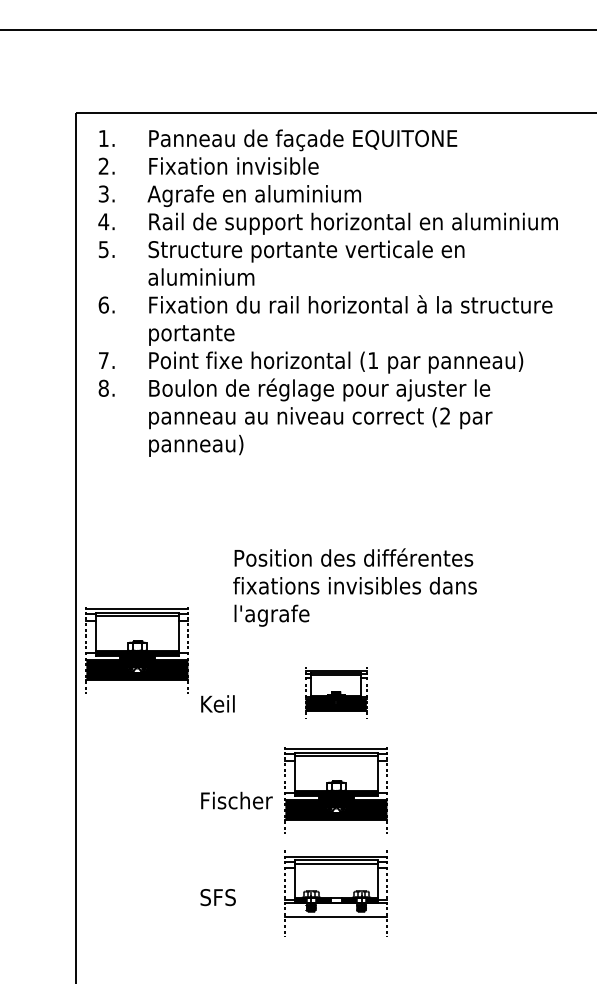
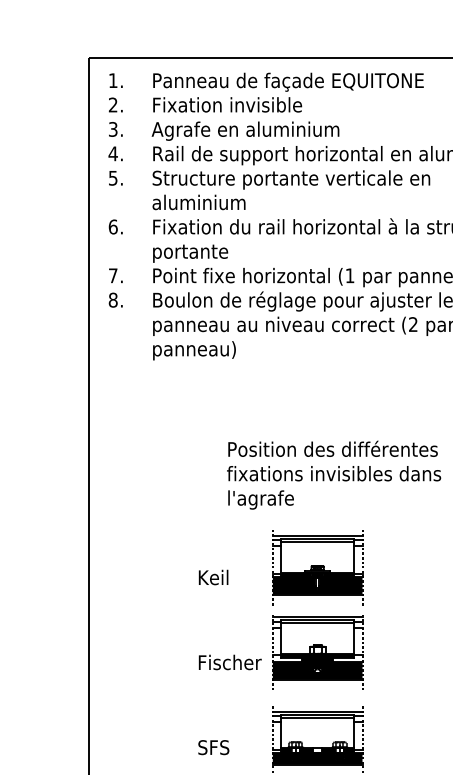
part: (136, 650) -> (142, 530), removed
part: (335, 693) -> (316, 568), size x1.67
fill: (336, 909) -> (317, 758), added

